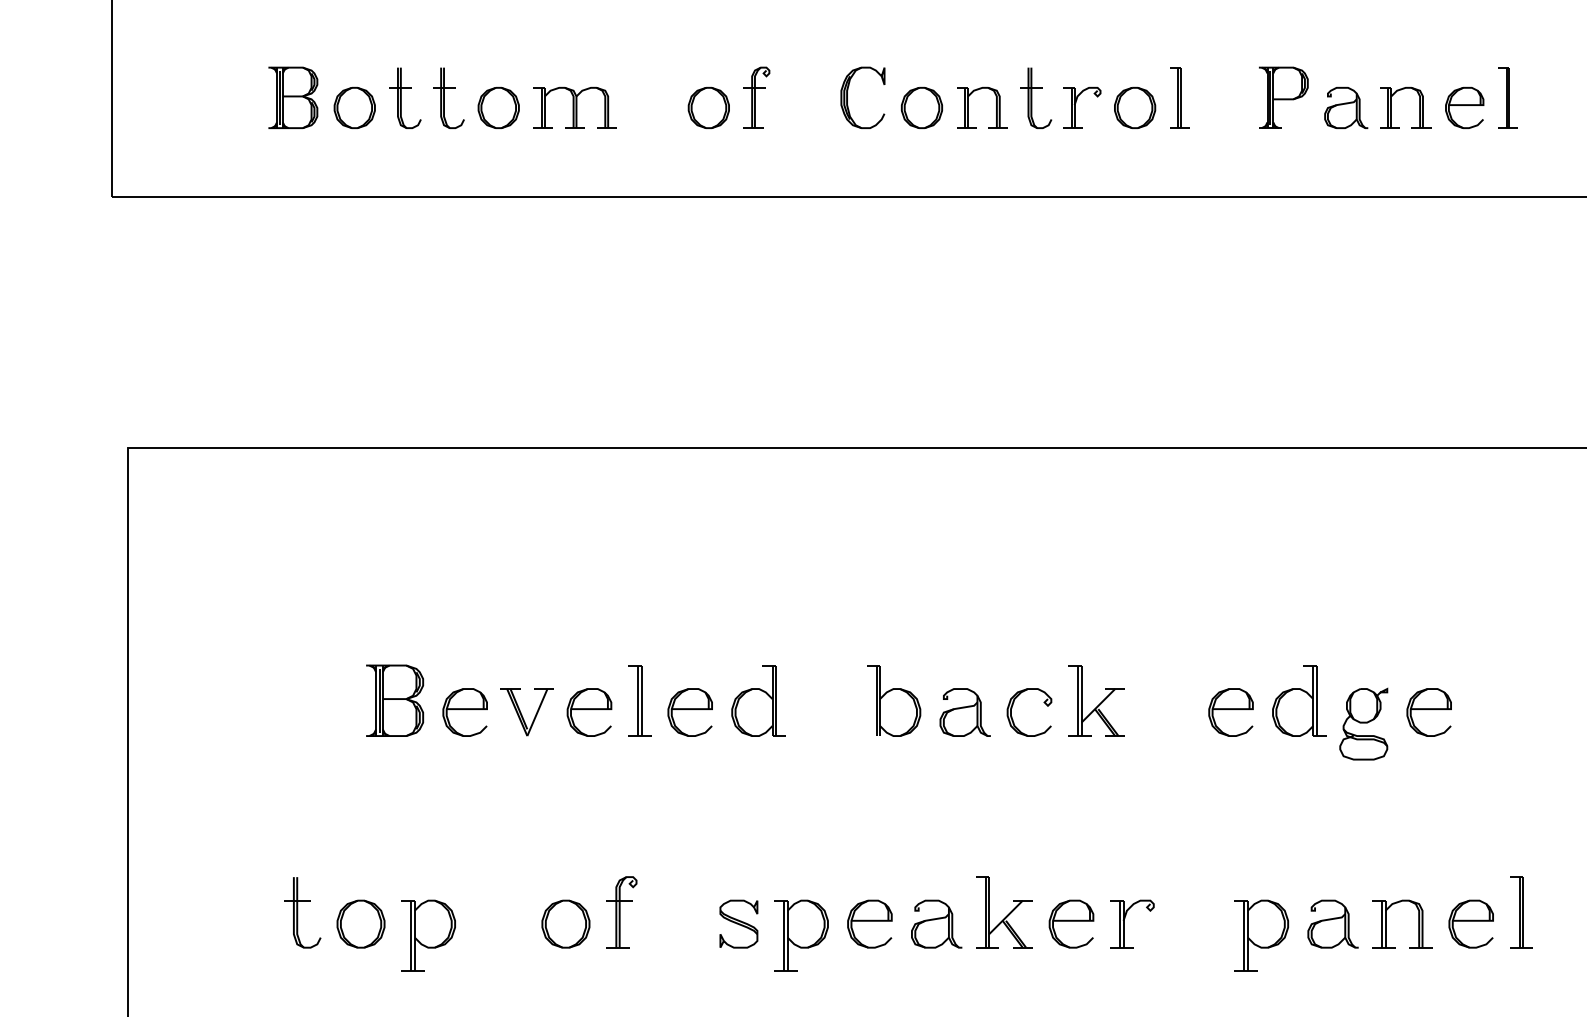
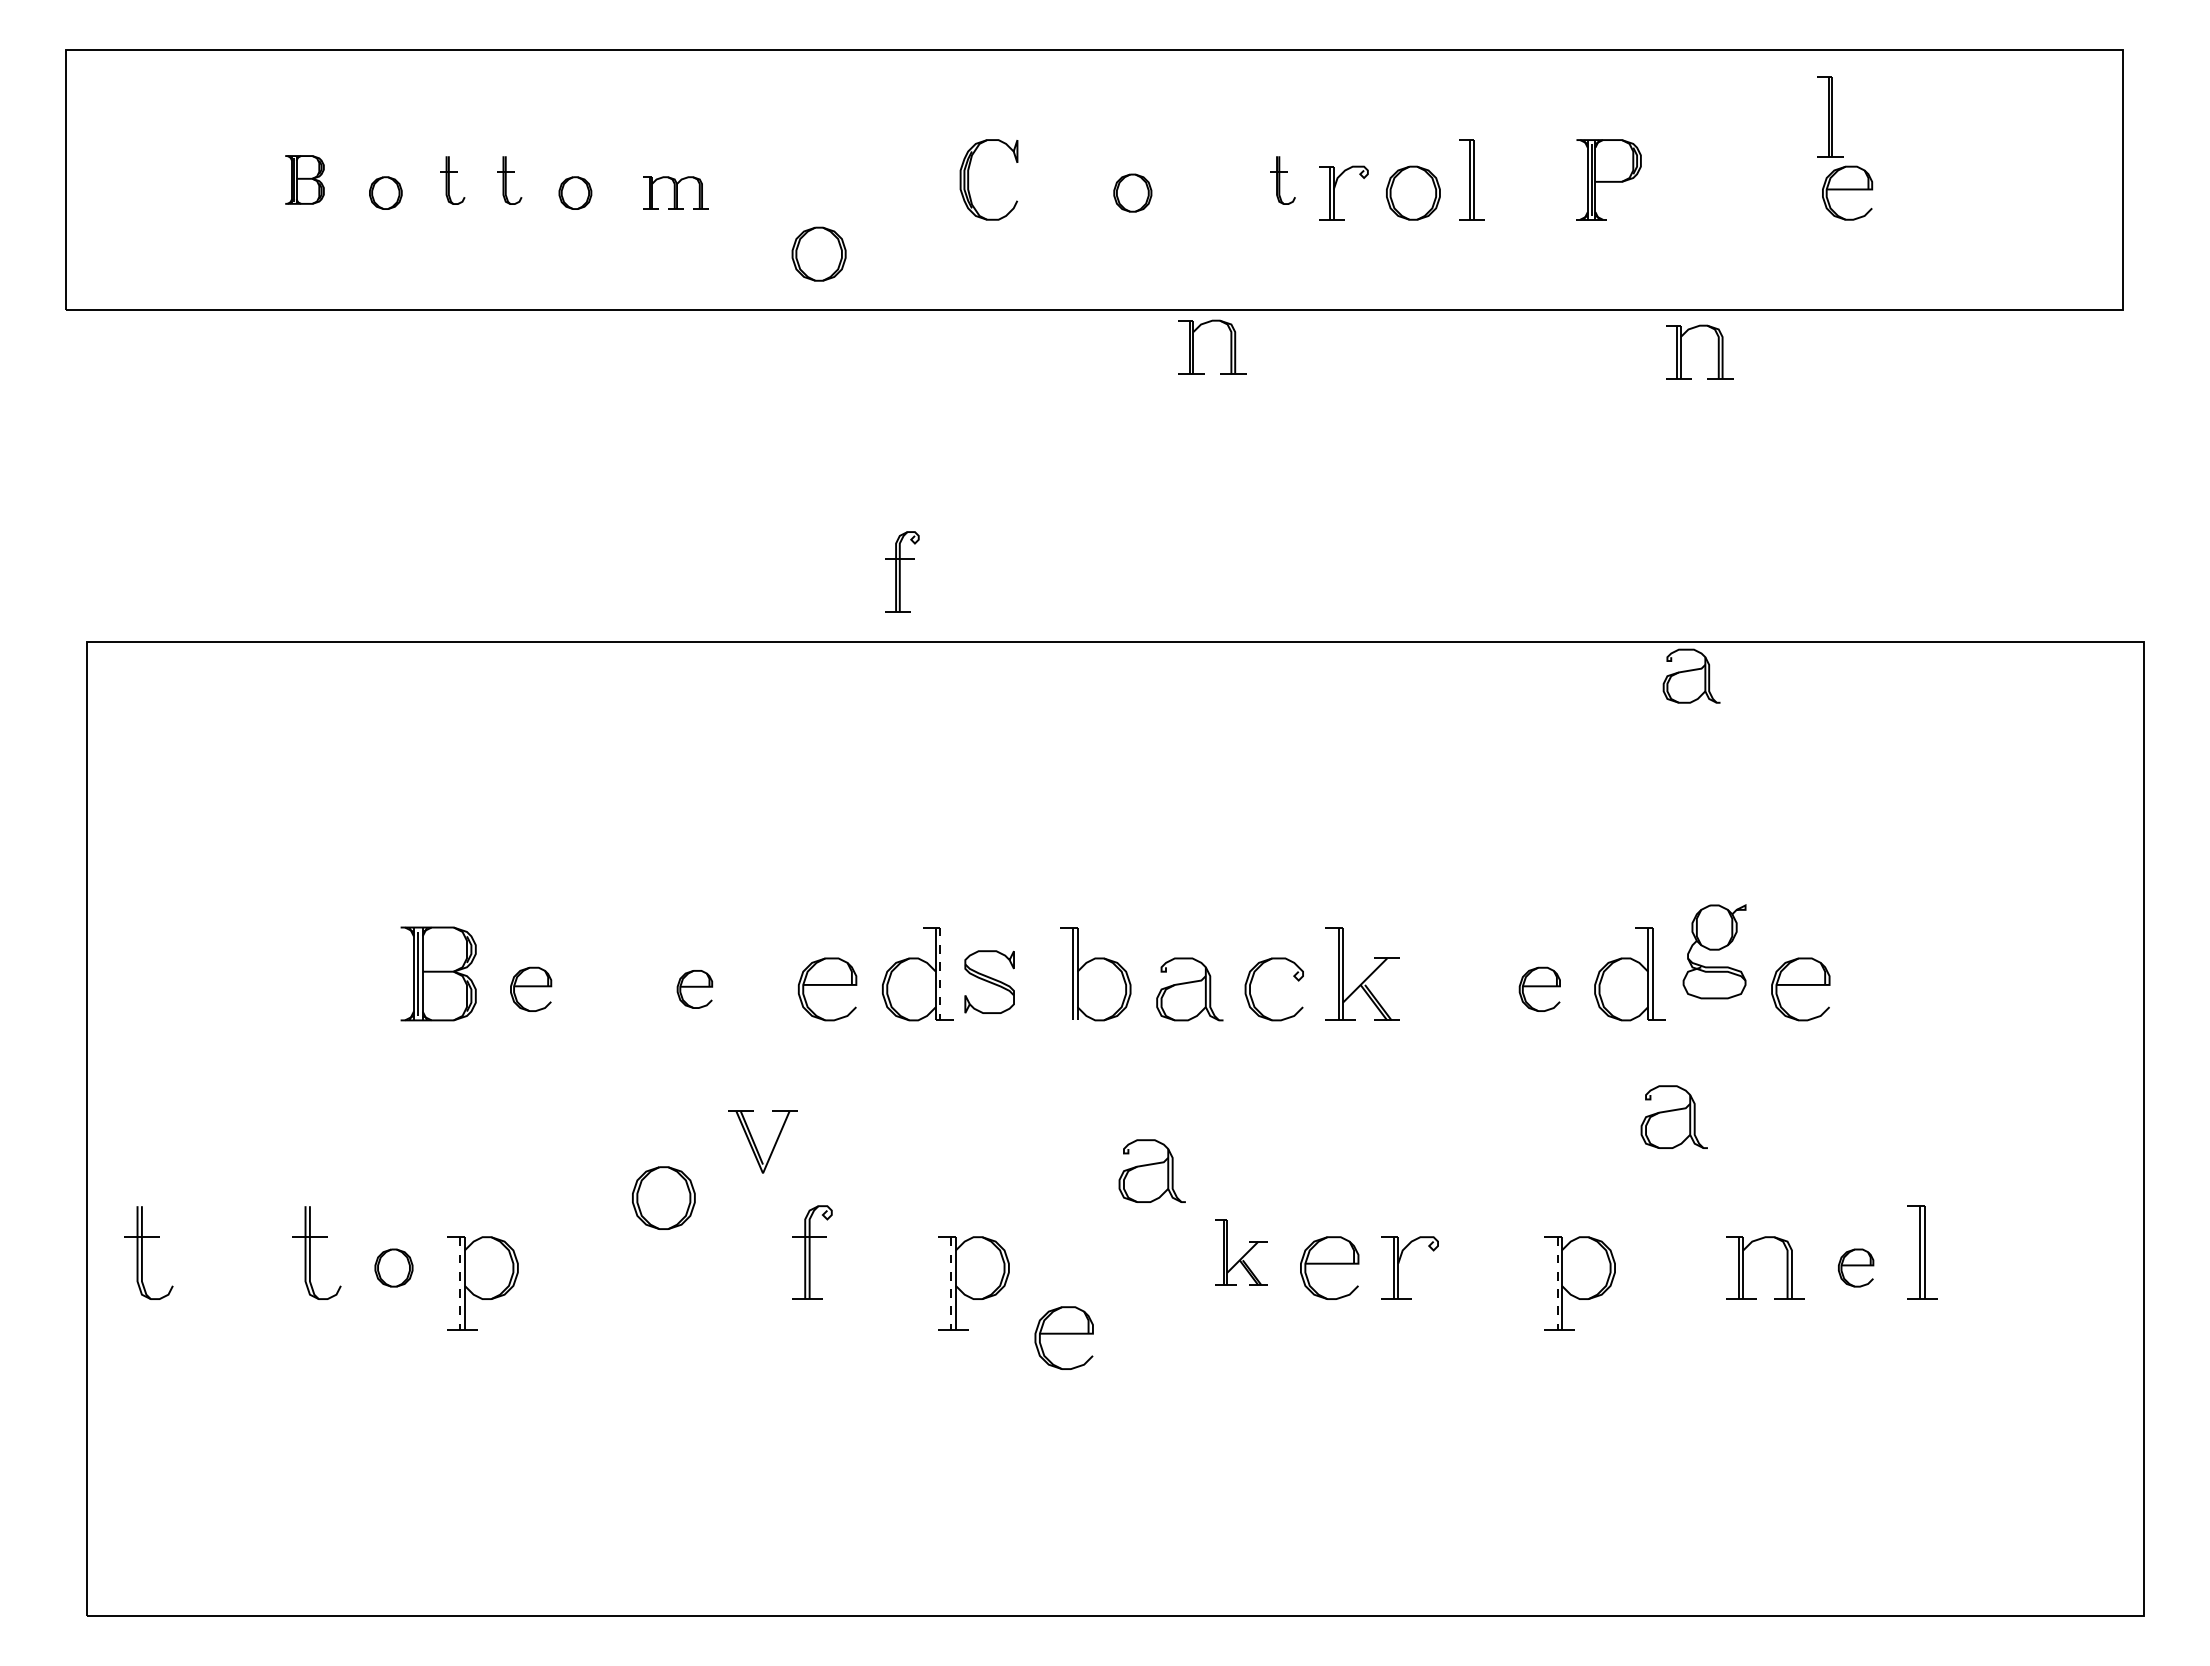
part: (293, 97) -> (304, 179), size x0.6
part: (757, 97) -> (902, 571), moved
part: (848, 97) -> (969, 179), moved
part: (1507, 97) -> (1830, 116), moved
part: (405, 98) -> (452, 180), size x0.6
part: (448, 98) -> (509, 180), size x0.6
part: (1035, 98) -> (1282, 180), size x0.6
part: (354, 107) -> (385, 192), size x0.6
part: (498, 107) -> (575, 192), size x0.6
part: (574, 107) -> (675, 192), size x0.6
part: (708, 107) -> (818, 253), moved
part: (921, 107) -> (1132, 192), size x0.7
part: (996, 107) -> (1230, 346), moved
part: (1346, 107) -> (1691, 675), moved
part: (1391, 107) -> (1681, 351), moved
part: (640, 700) -> (761, 973), removed
line: (775, 701) -> (940, 974), solid -> dashed
part: (464, 712) -> (530, 989), size x0.7
part: (589, 712) -> (694, 989), size x0.6
part: (1230, 712) -> (1539, 989), size x0.7
part: (522, 714) -> (756, 1145), moved
part: (1363, 723) -> (1714, 951), moved
part: (174, 912) -> (148, 1252), added
part: (621, 912) -> (812, 1252), moved
part: (1004, 912) -> (1241, 1252), size x0.7
part: (360, 923) -> (393, 1267), size x0.6
part: (565, 923) -> (663, 1197), moved
part: (738, 923) -> (989, 981), moved
part: (869, 923) -> (1063, 1337), moved
part: (936, 923) -> (1151, 1170), moved
part: (1332, 923) -> (1673, 1116), moved
part: (1470, 923) -> (1855, 1267), size x0.6
line: (411, 936) -> (460, 1284), solid -> dashed
line: (784, 936) -> (951, 1284), solid -> dashed
line: (1244, 936) -> (1557, 1284), solid -> dashed

